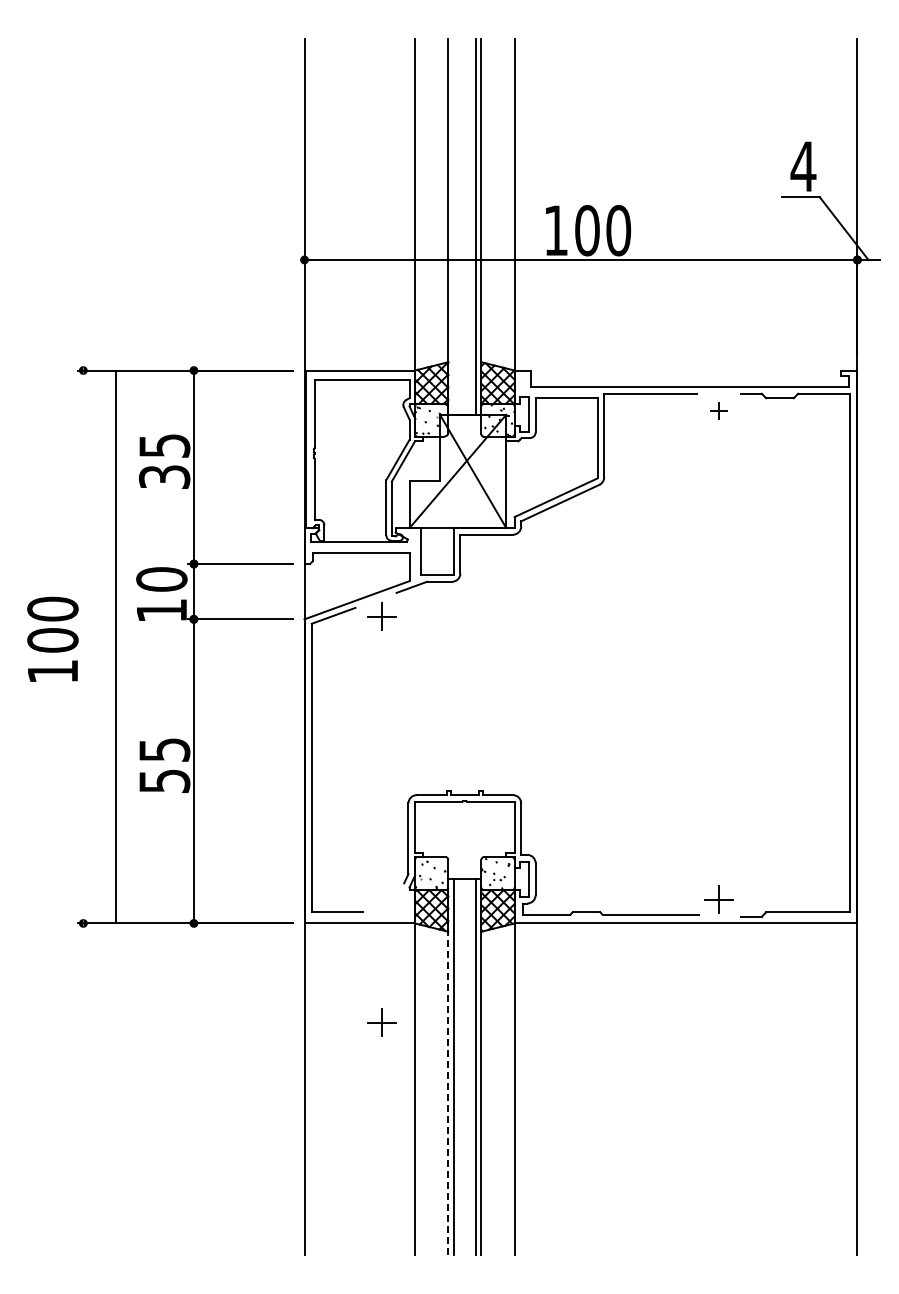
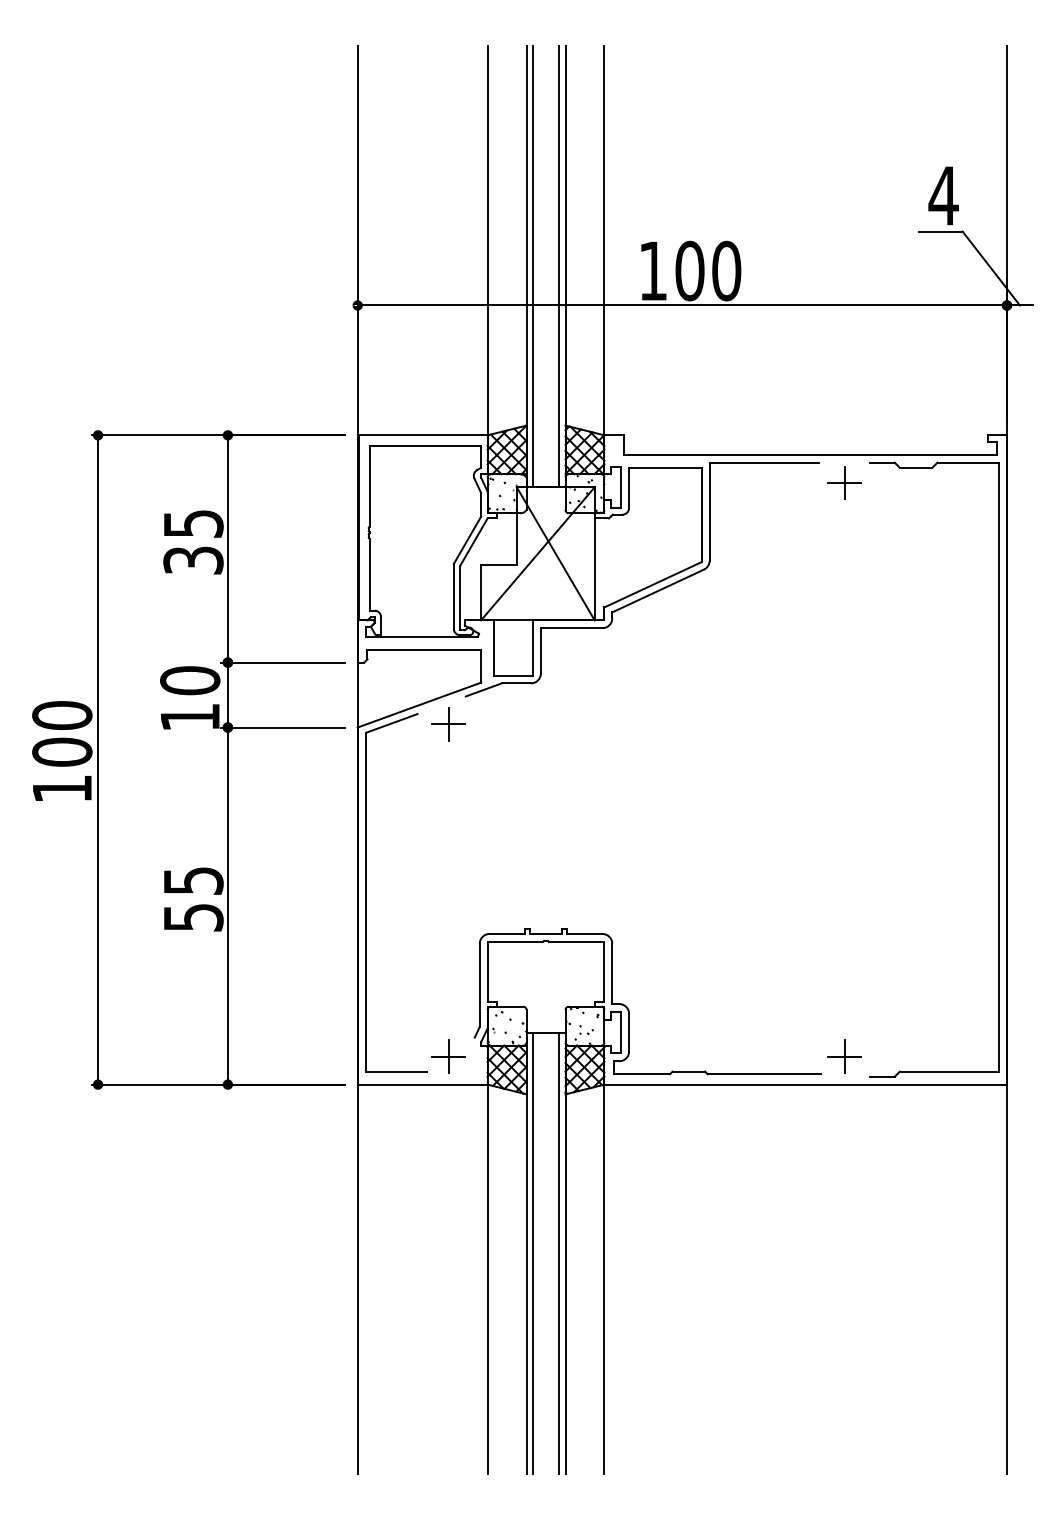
line: (453, 226) -> (532, 266), added
part: (718, 410) -> (843, 482), size x1.67
line: (116, 646) -> (98, 759), moved
part: (381, 1022) -> (448, 1056), moved
line: (448, 1067) -> (526, 1253), dashed -> solid

